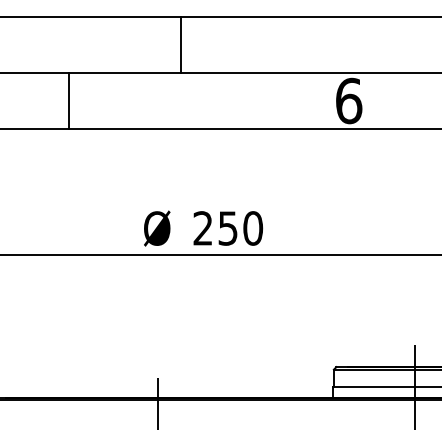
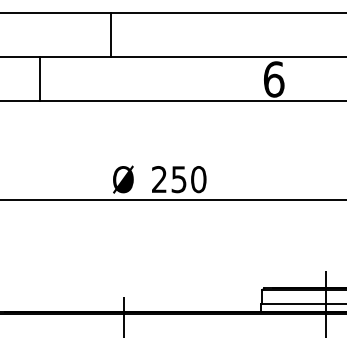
line: (181, 44) -> (111, 35), moved
line: (69, 100) -> (40, 79), moved

